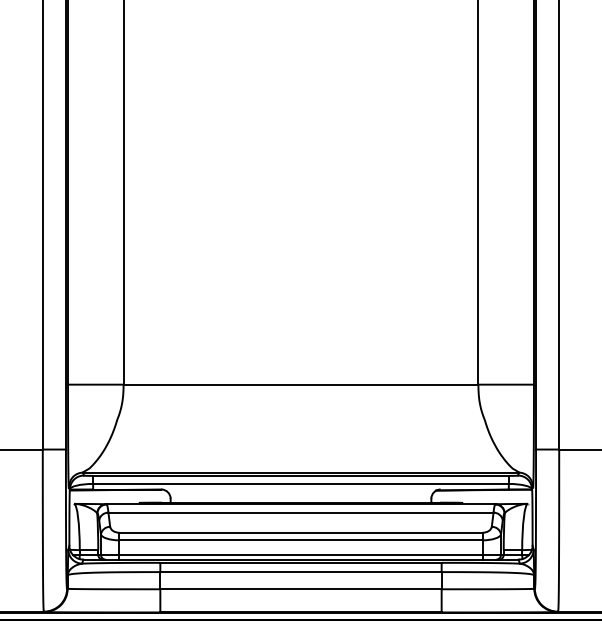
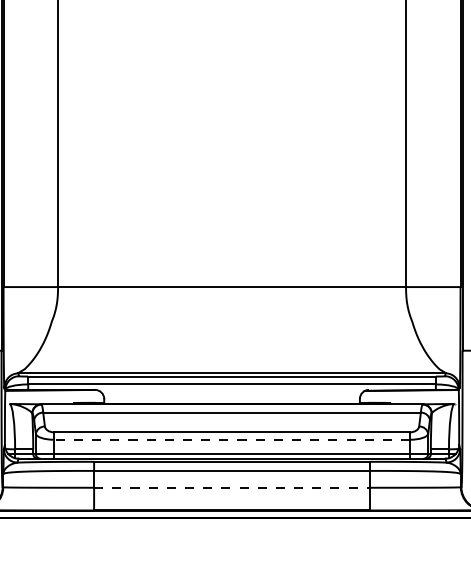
line: (300, 540) -> (231, 439), solid -> dashed
line: (300, 589) -> (231, 487), solid -> dashed

